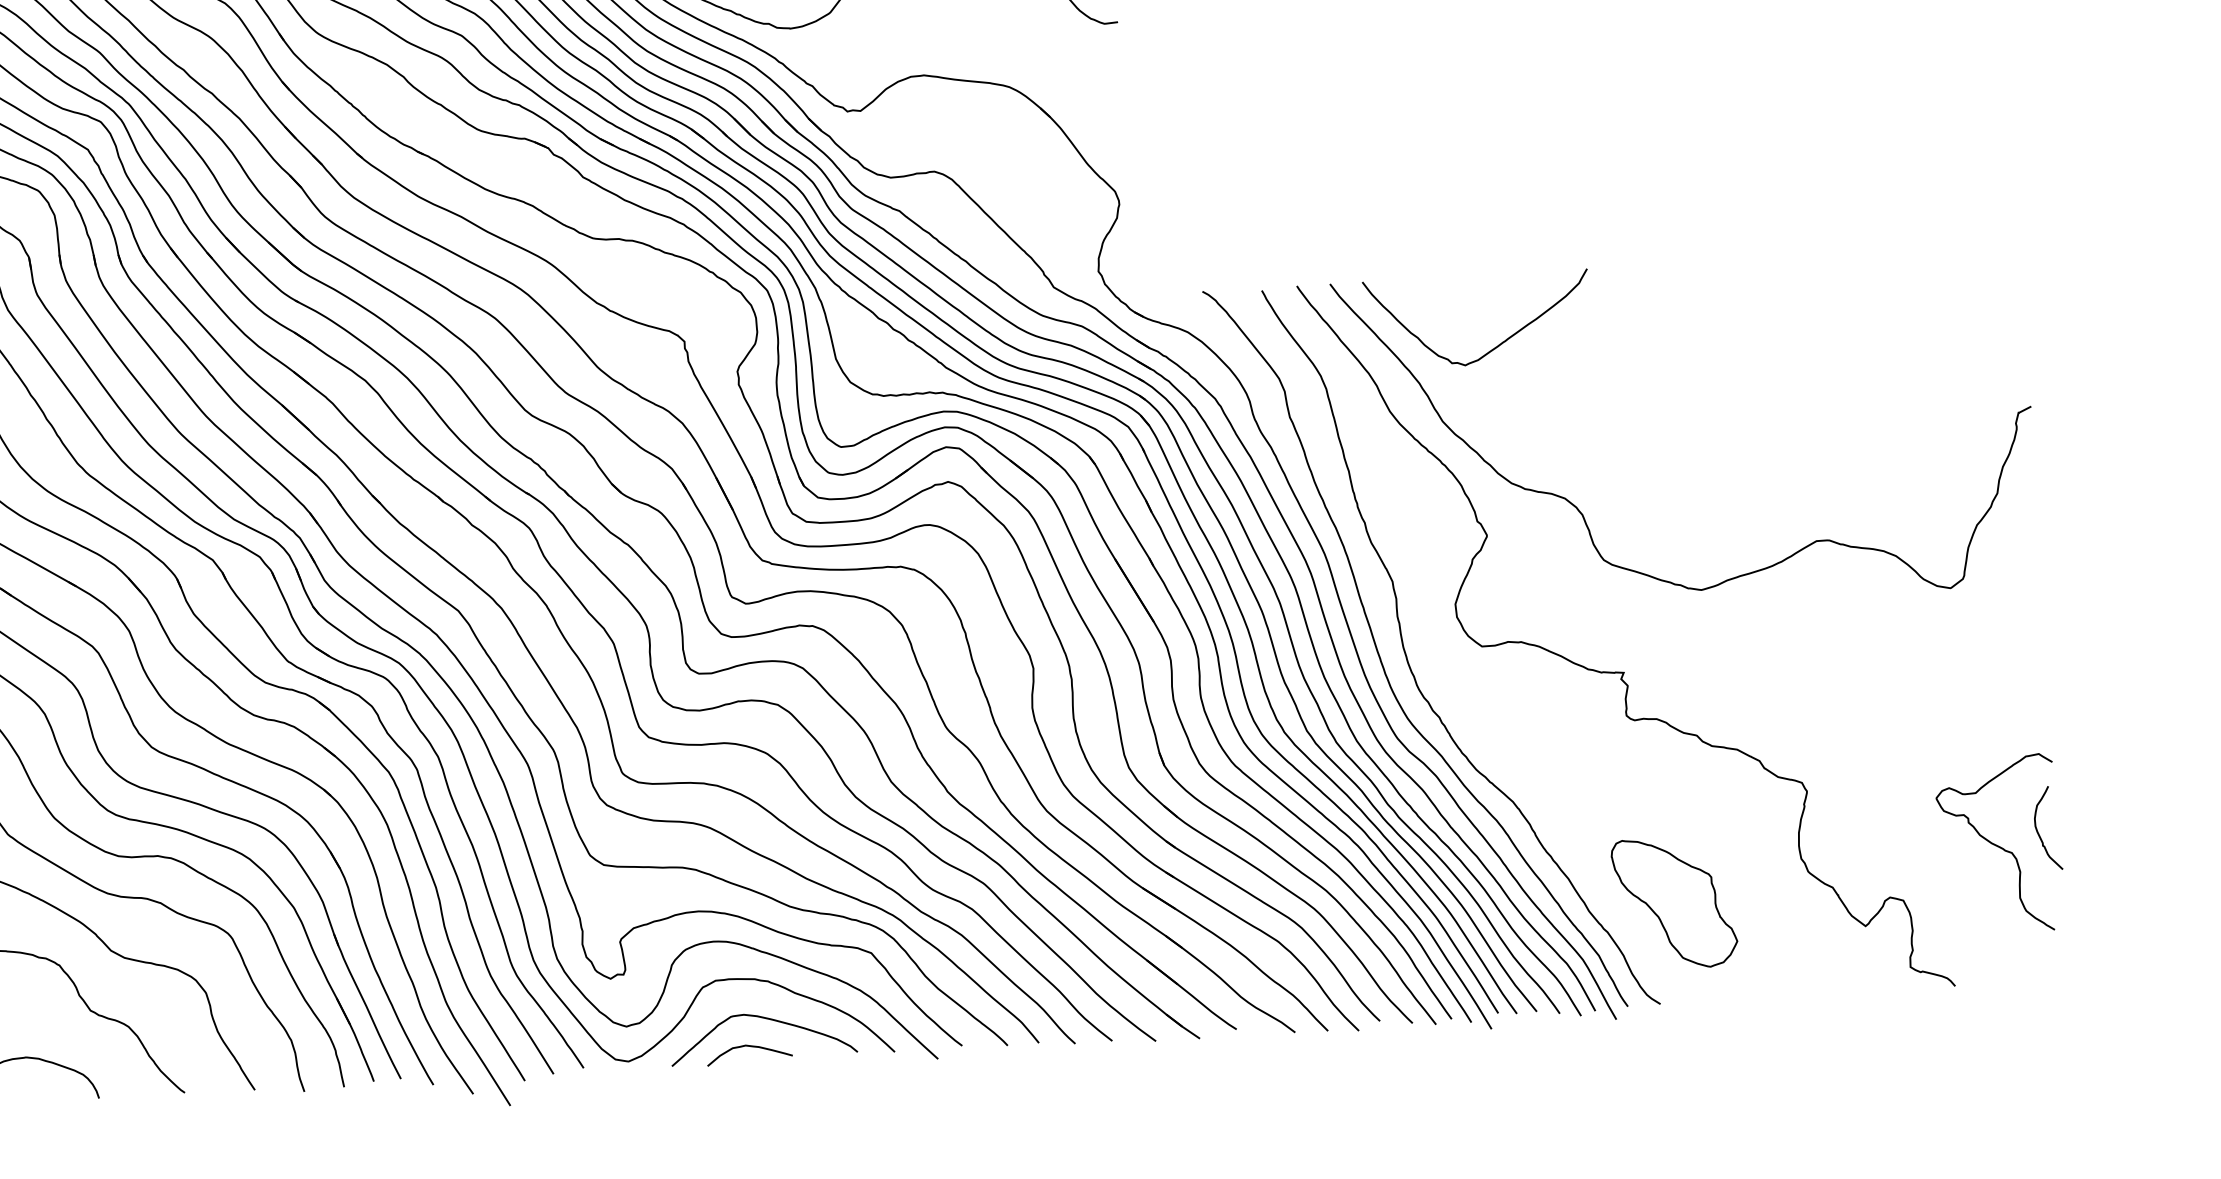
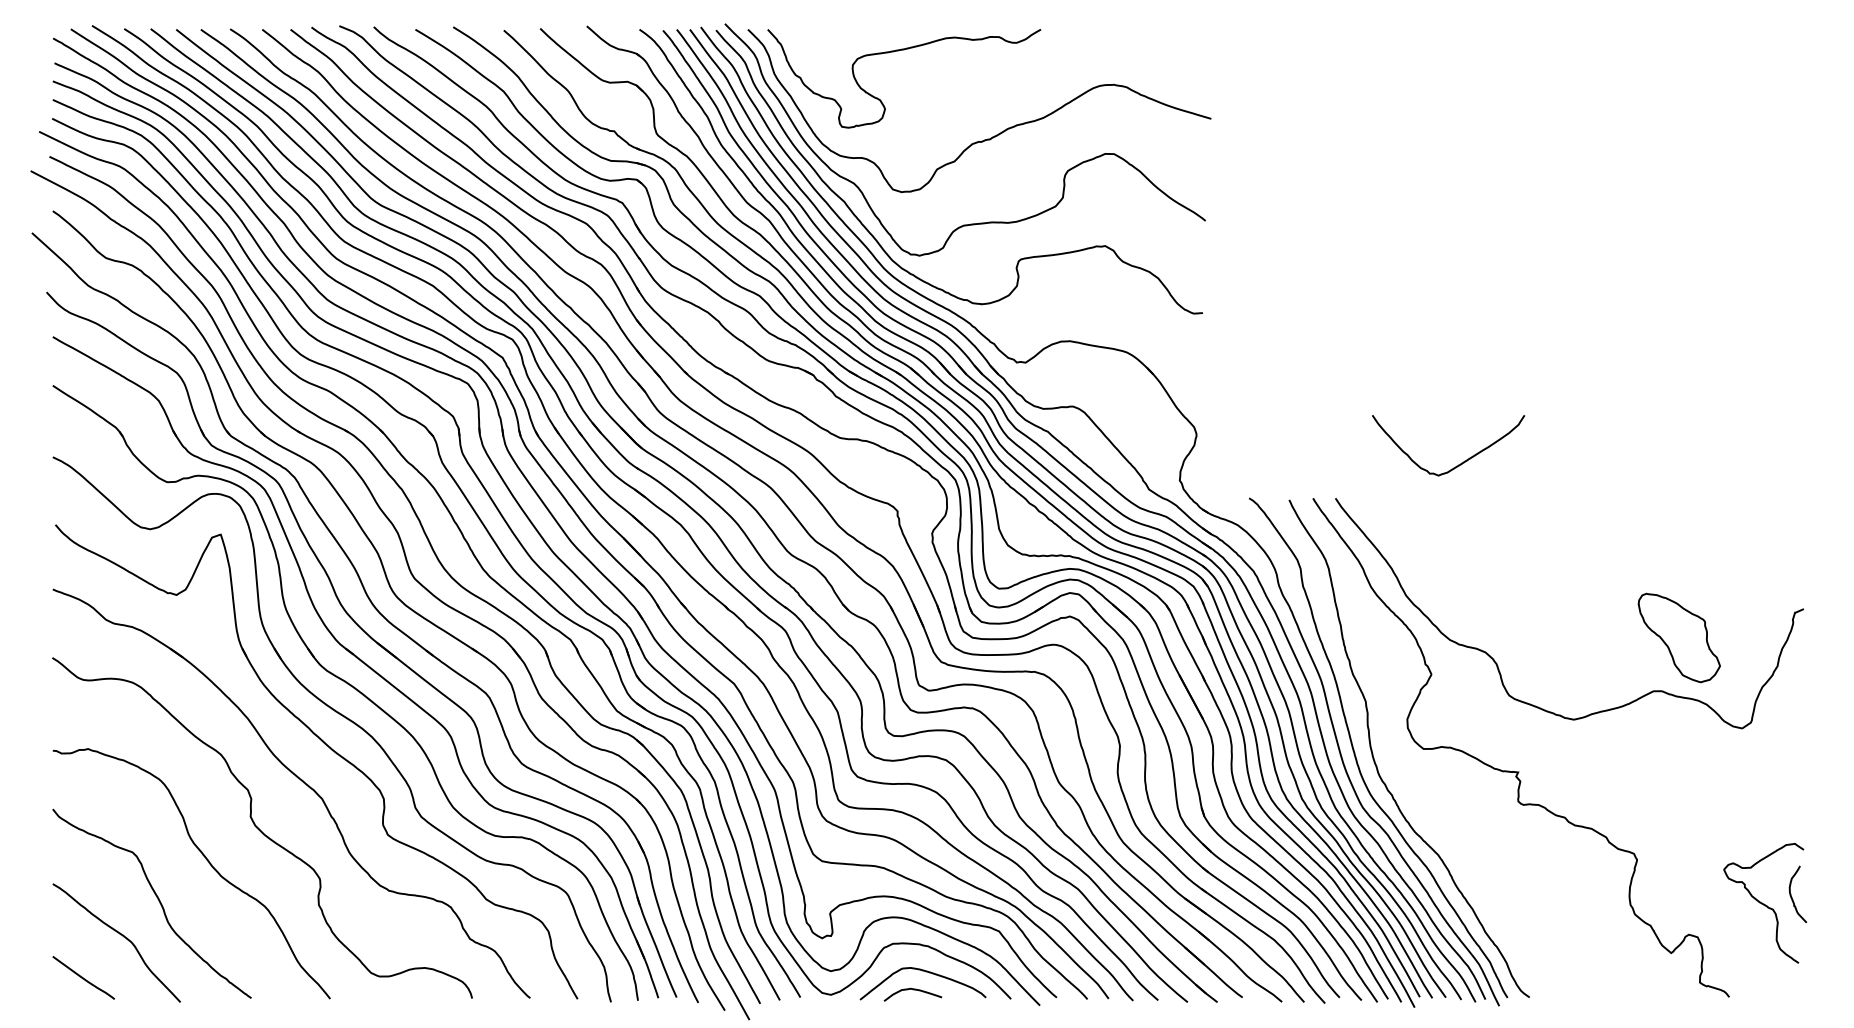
curve: (1498, 344) -> (1461, 462), moved
part: (1673, 902) -> (1678, 637), moved

